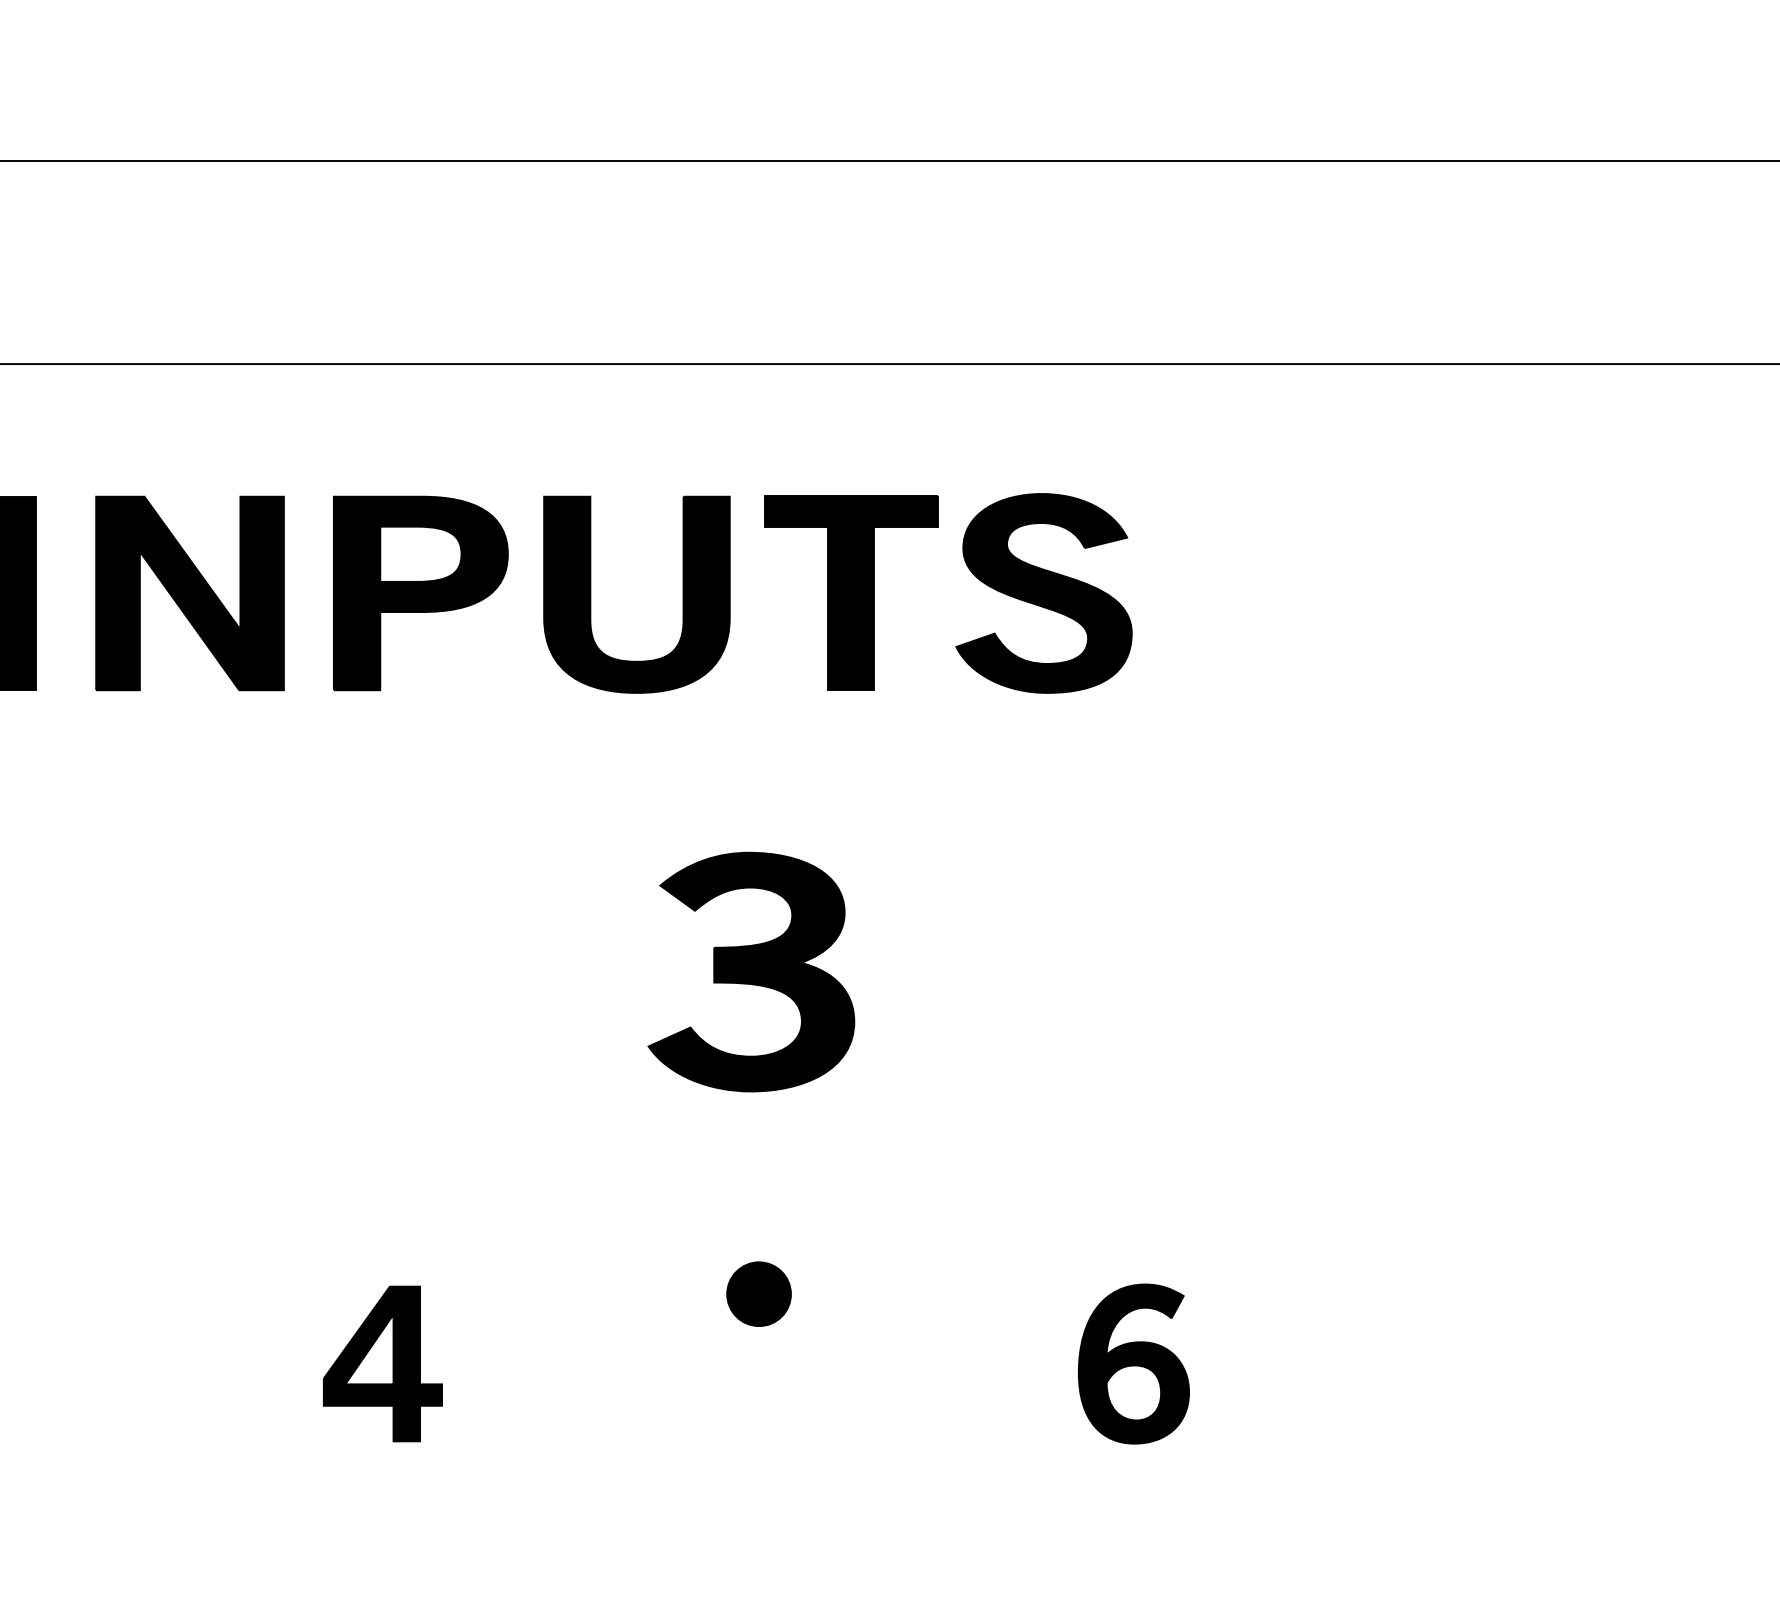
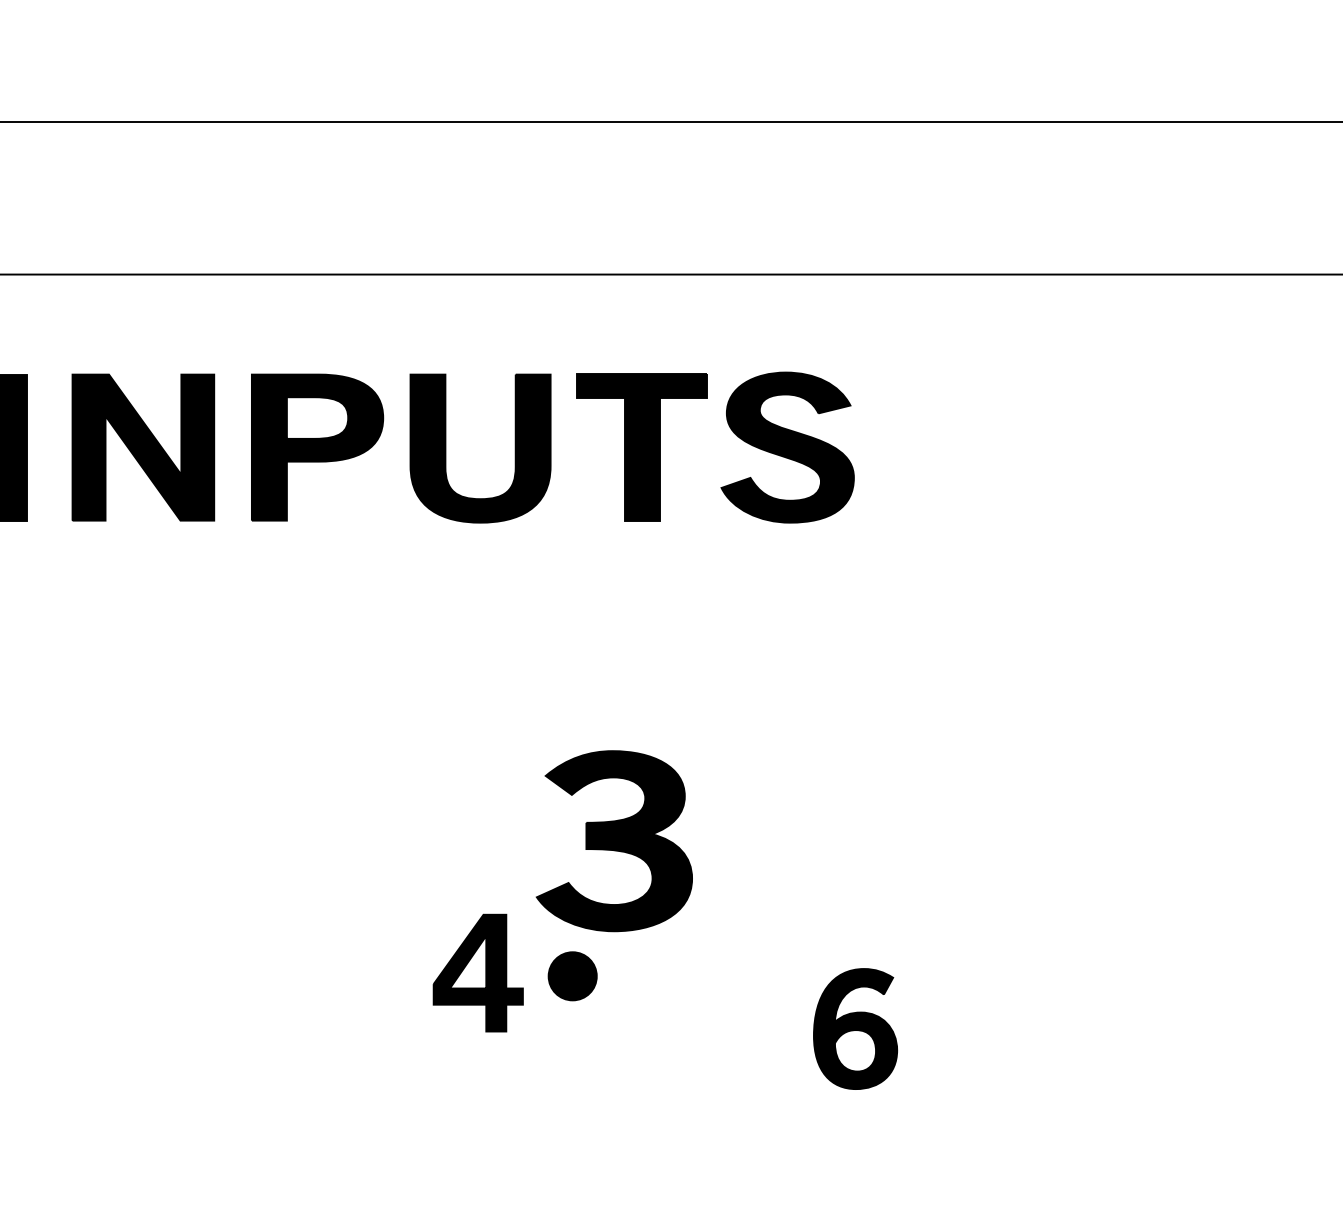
part: (751, 971) -> (614, 840), moved
part: (382, 1363) -> (477, 972), moved

